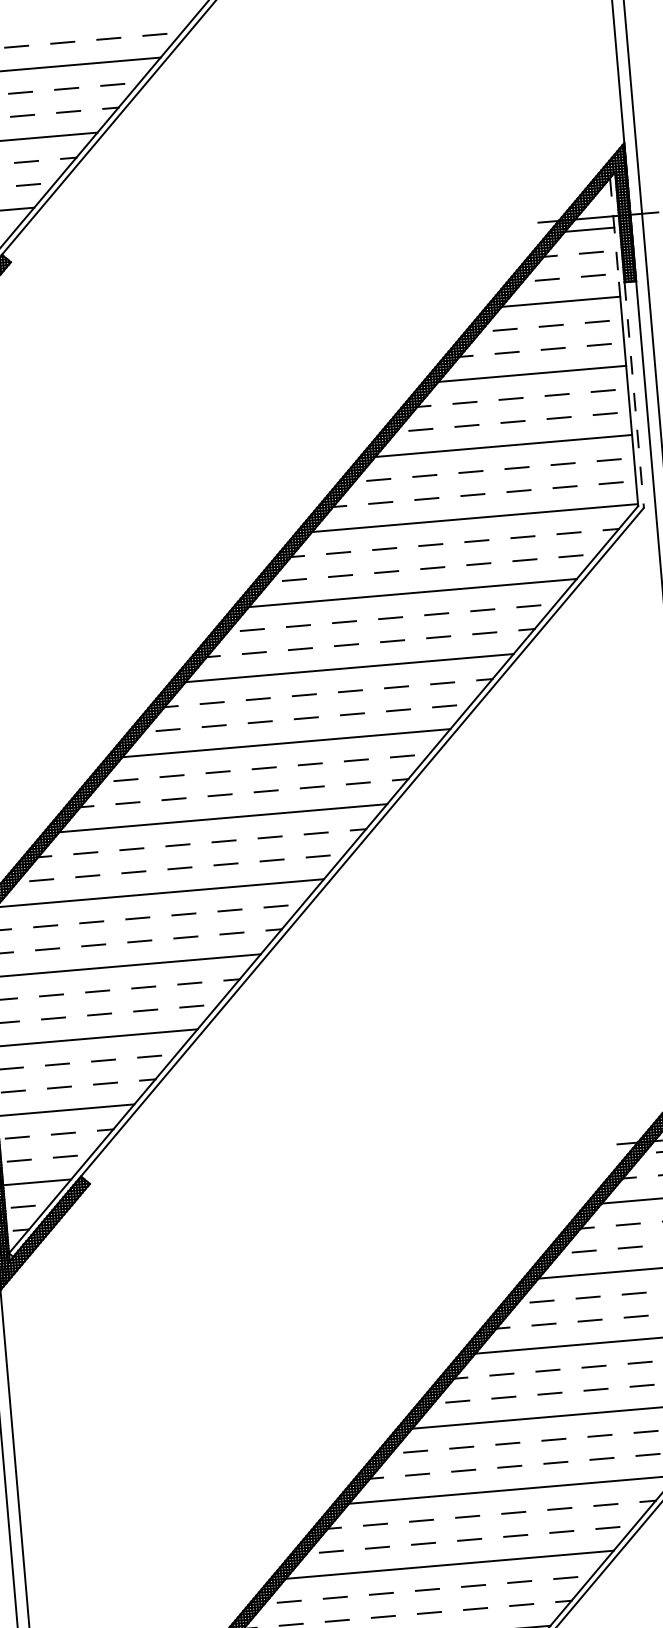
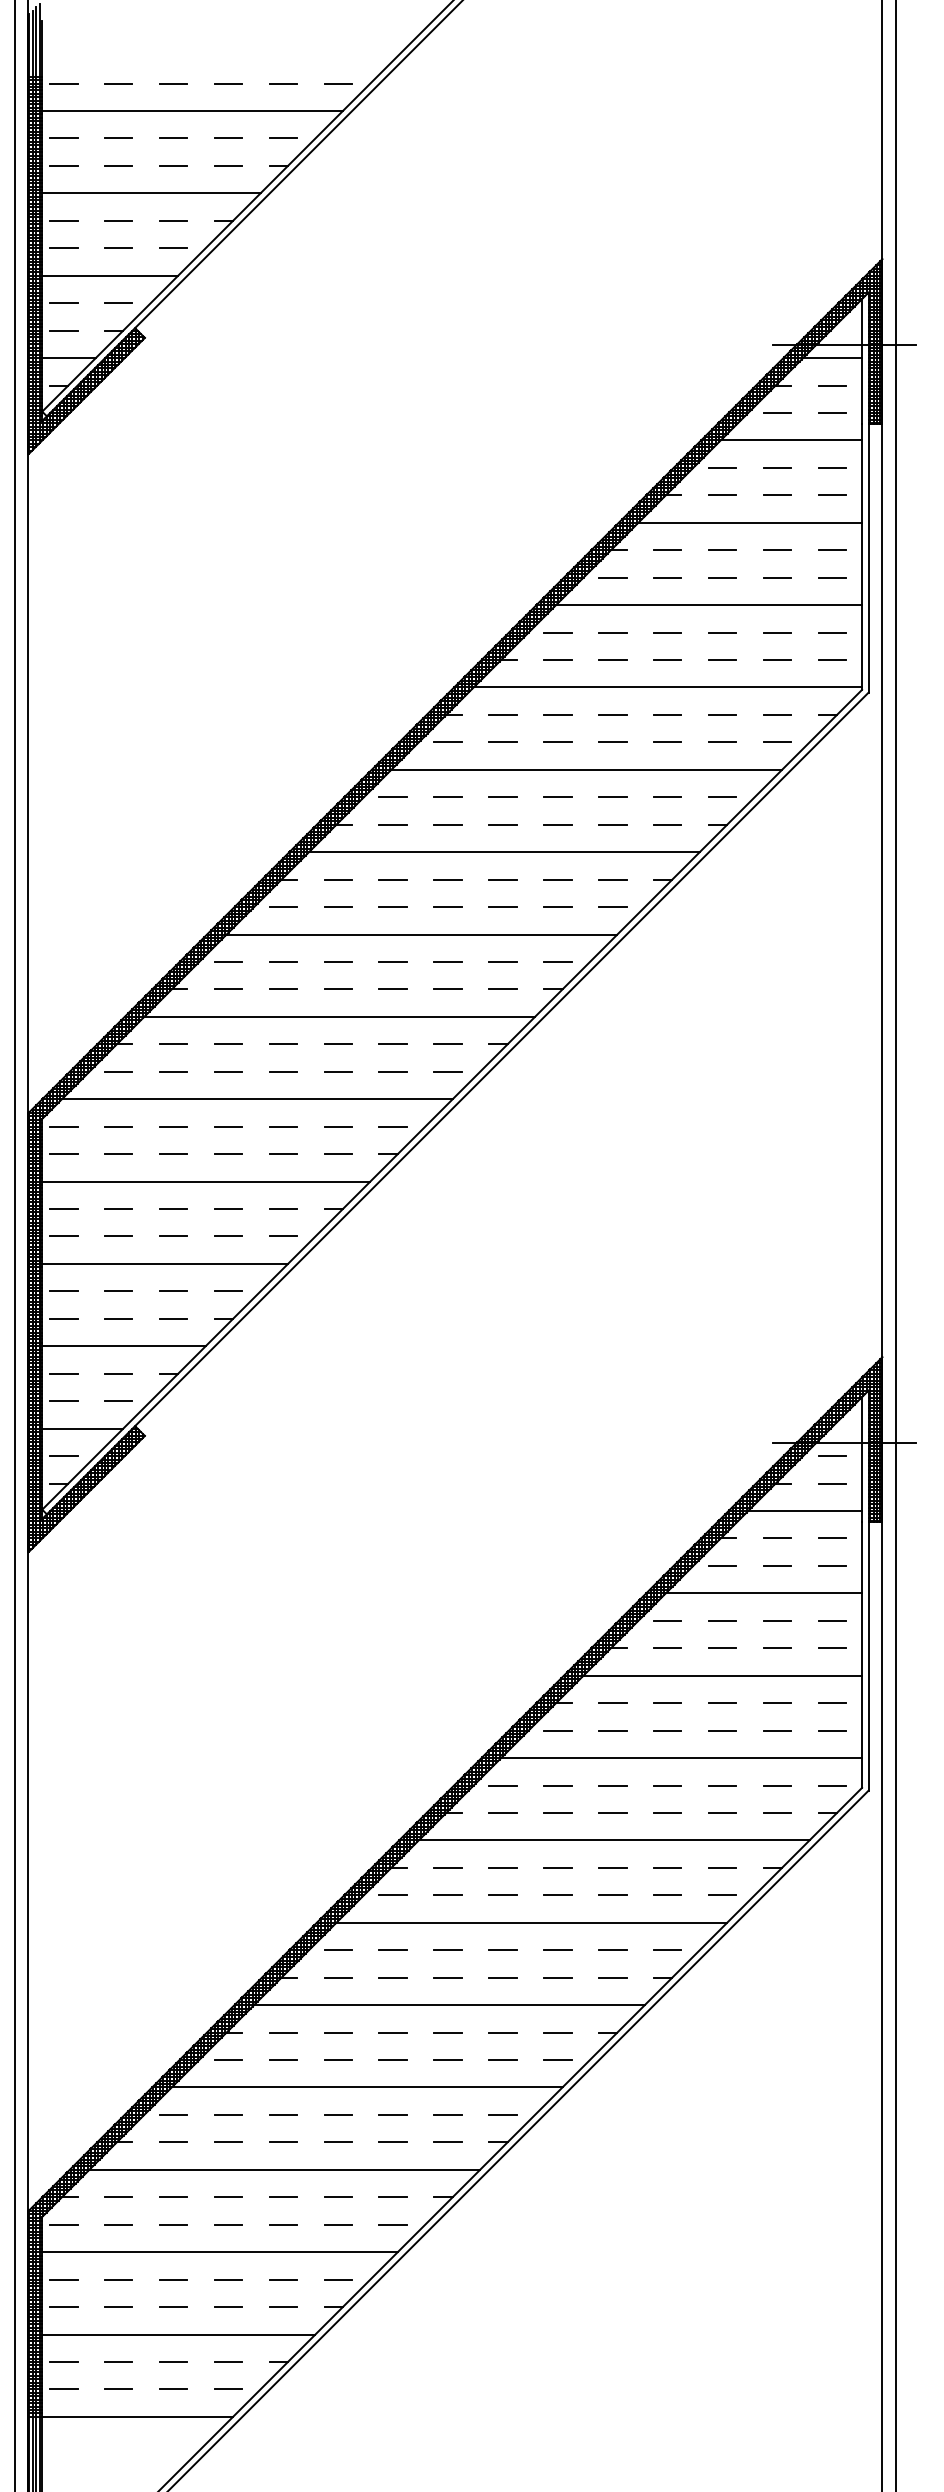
line: (614, 230) -> (862, 361), dashed -> solid
line: (634, 395) -> (868, 558), dashed -> solid

